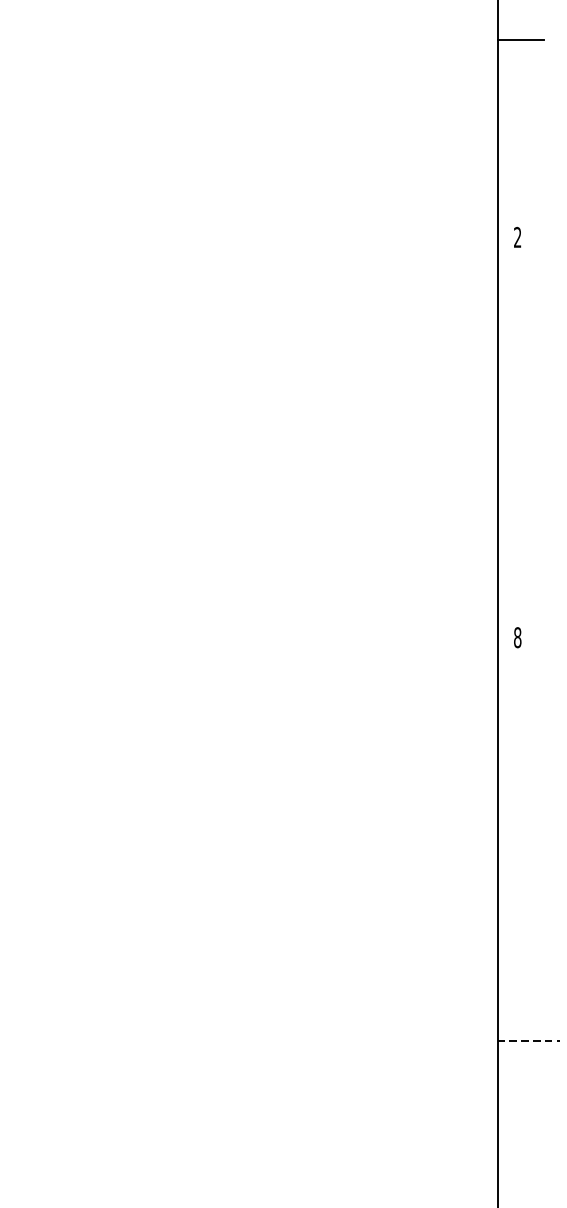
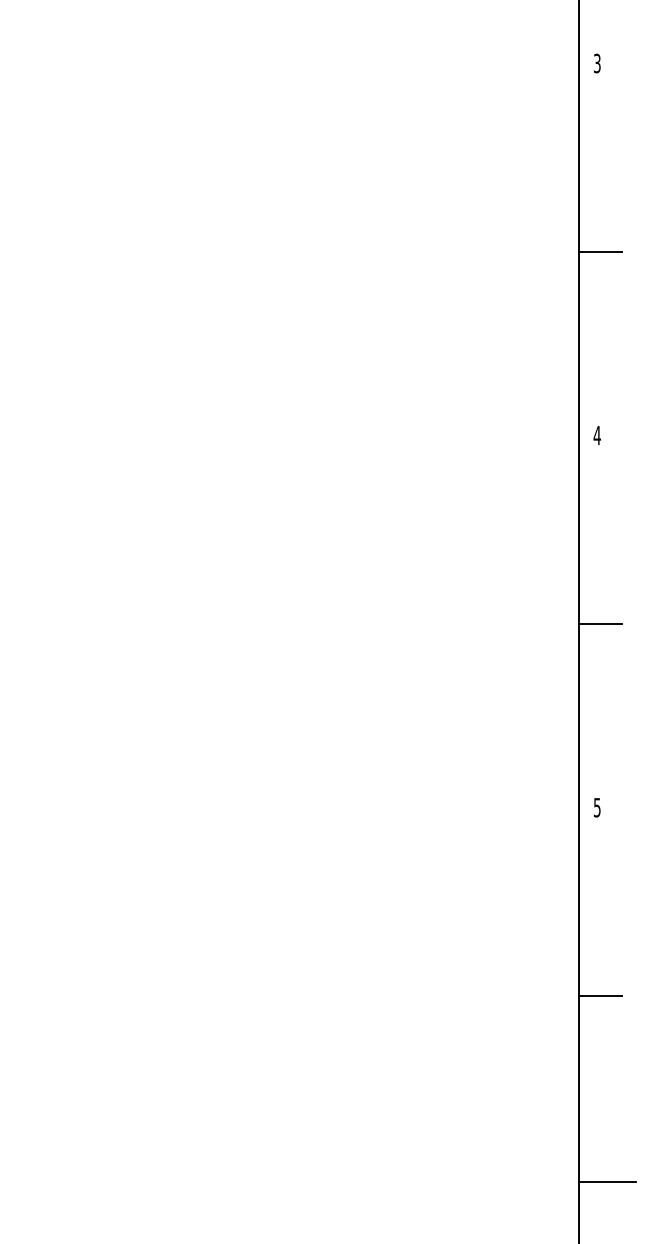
text: (516, 237) -> (596, 435), 2 -> 4
line: (520, 440) -> (599, 624), added
text: (516, 637) -> (596, 807), 8 -> 5
line: (520, 840) -> (599, 996), added
line: (528, 1040) -> (607, 1182), dashed -> solid

